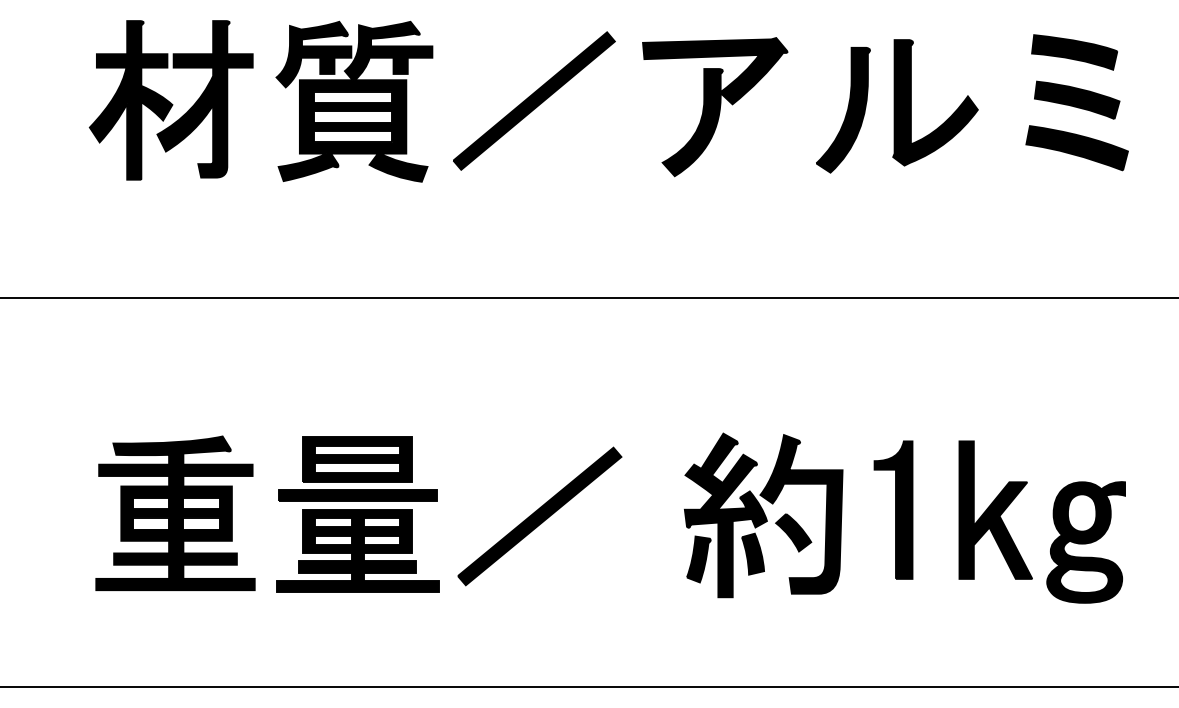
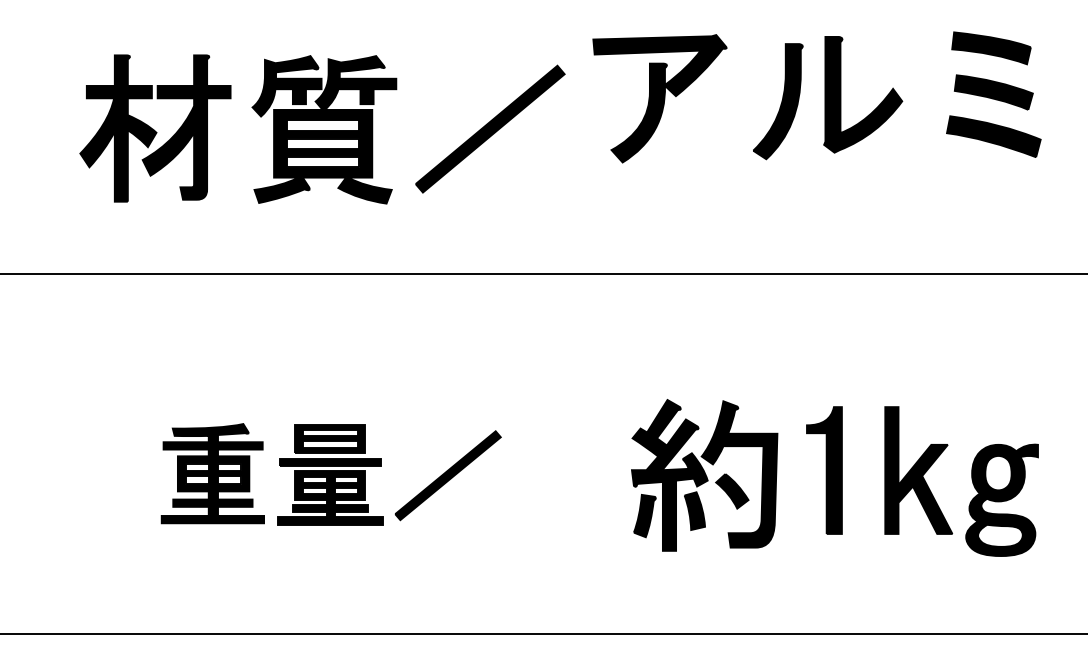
part: (351, 101) -> (321, 129), moved
part: (358, 513) -> (330, 473), size x0.7

